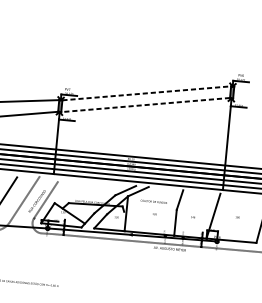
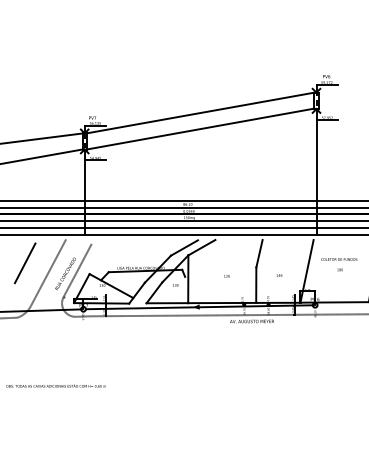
line: (146, 93) -> (200, 113), dashed -> solid
line: (145, 105) -> (200, 129), dashed -> solid
text: (154, 201) -> (339, 259), moved

